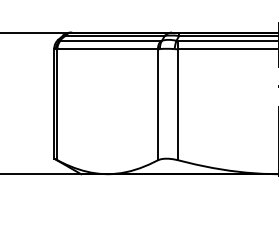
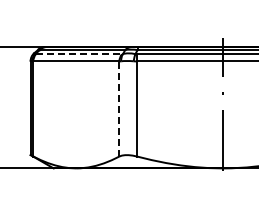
line: (111, 41) -> (79, 54), solid -> dashed
line: (157, 104) -> (119, 108), solid -> dashed

